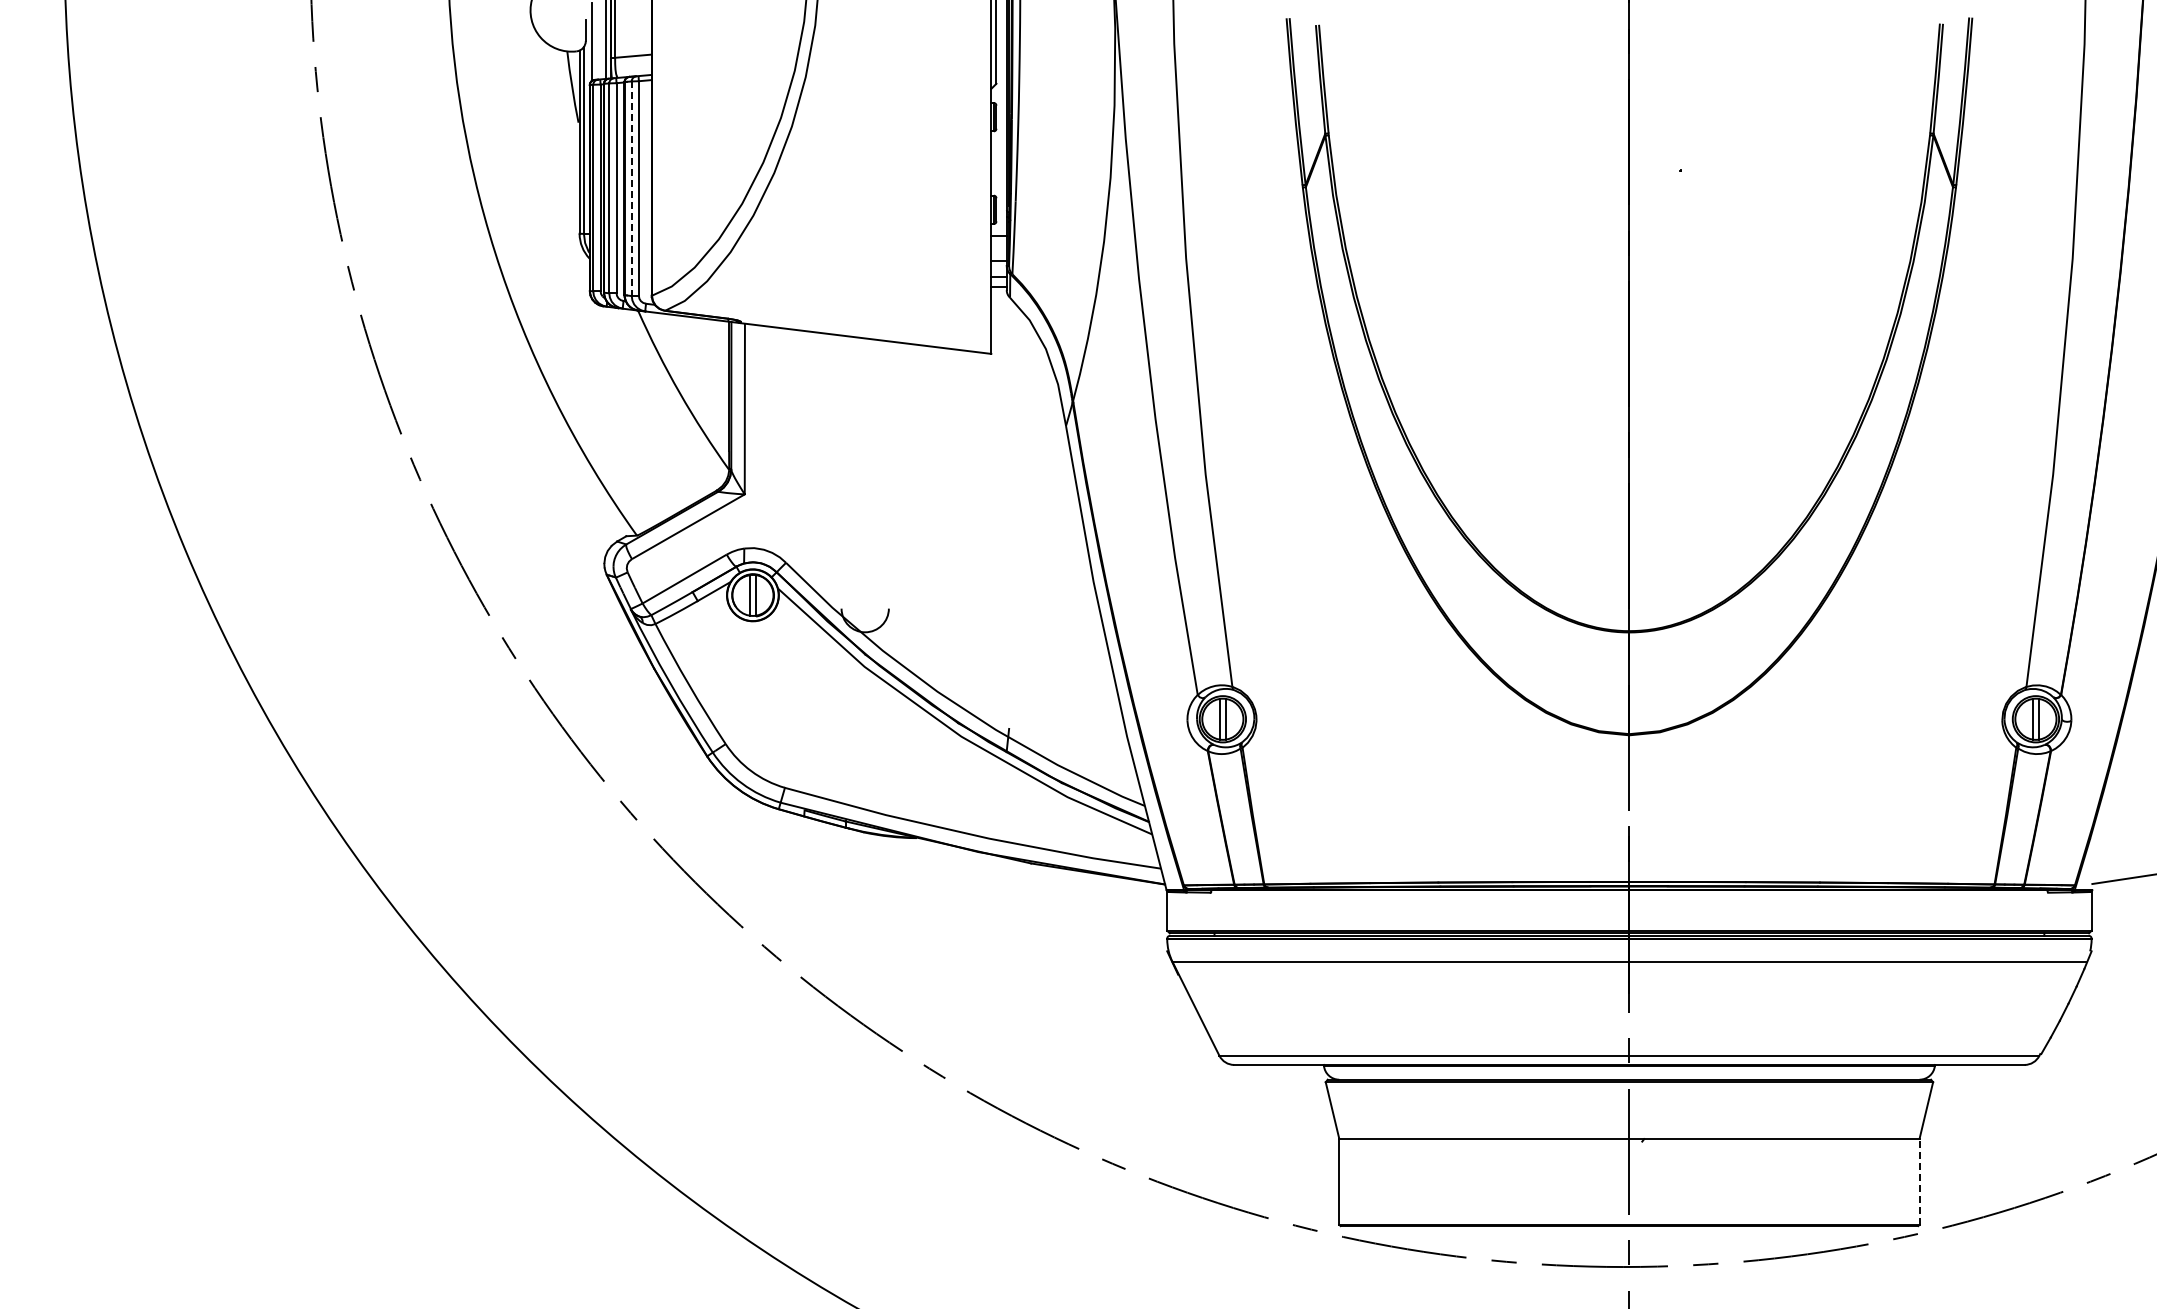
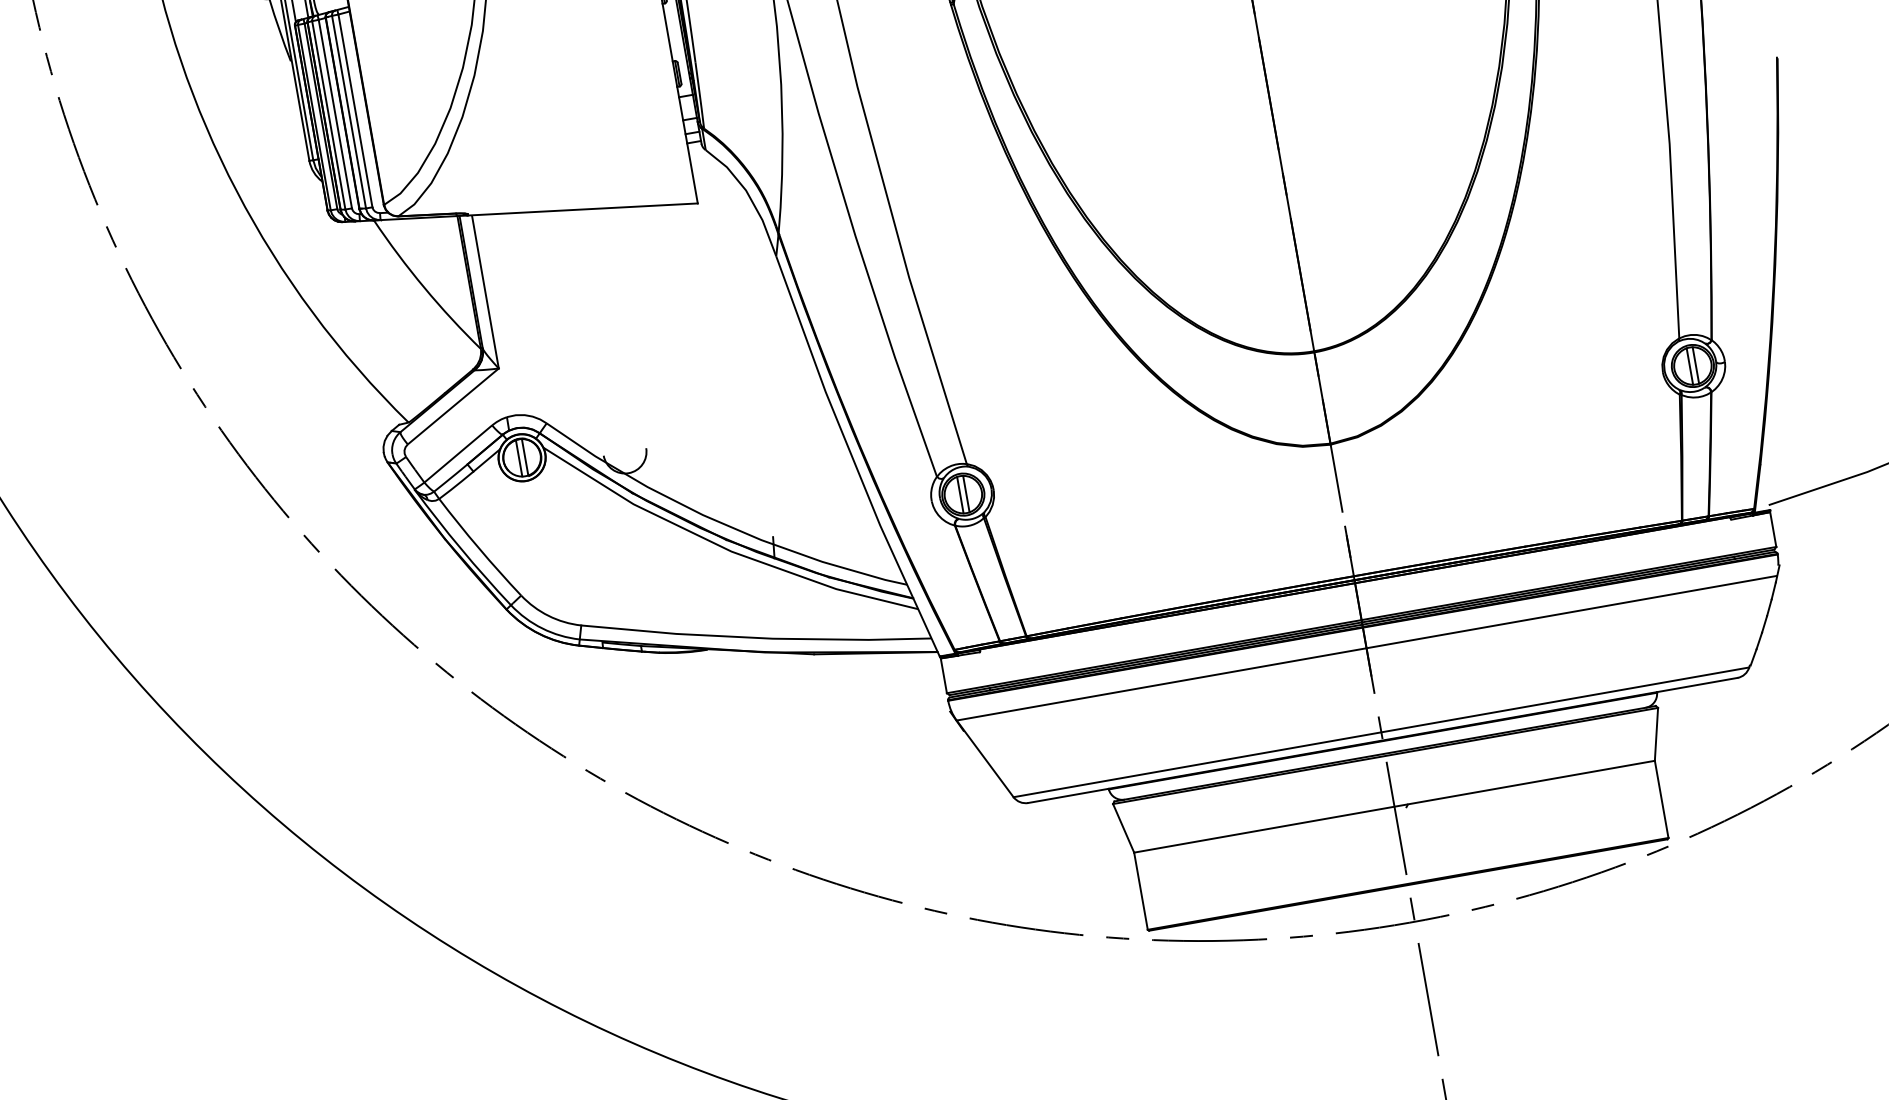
line: (631, 189) -> (348, 112), dashed -> solid
line: (1919, 1181) -> (1661, 799), dashed -> solid

